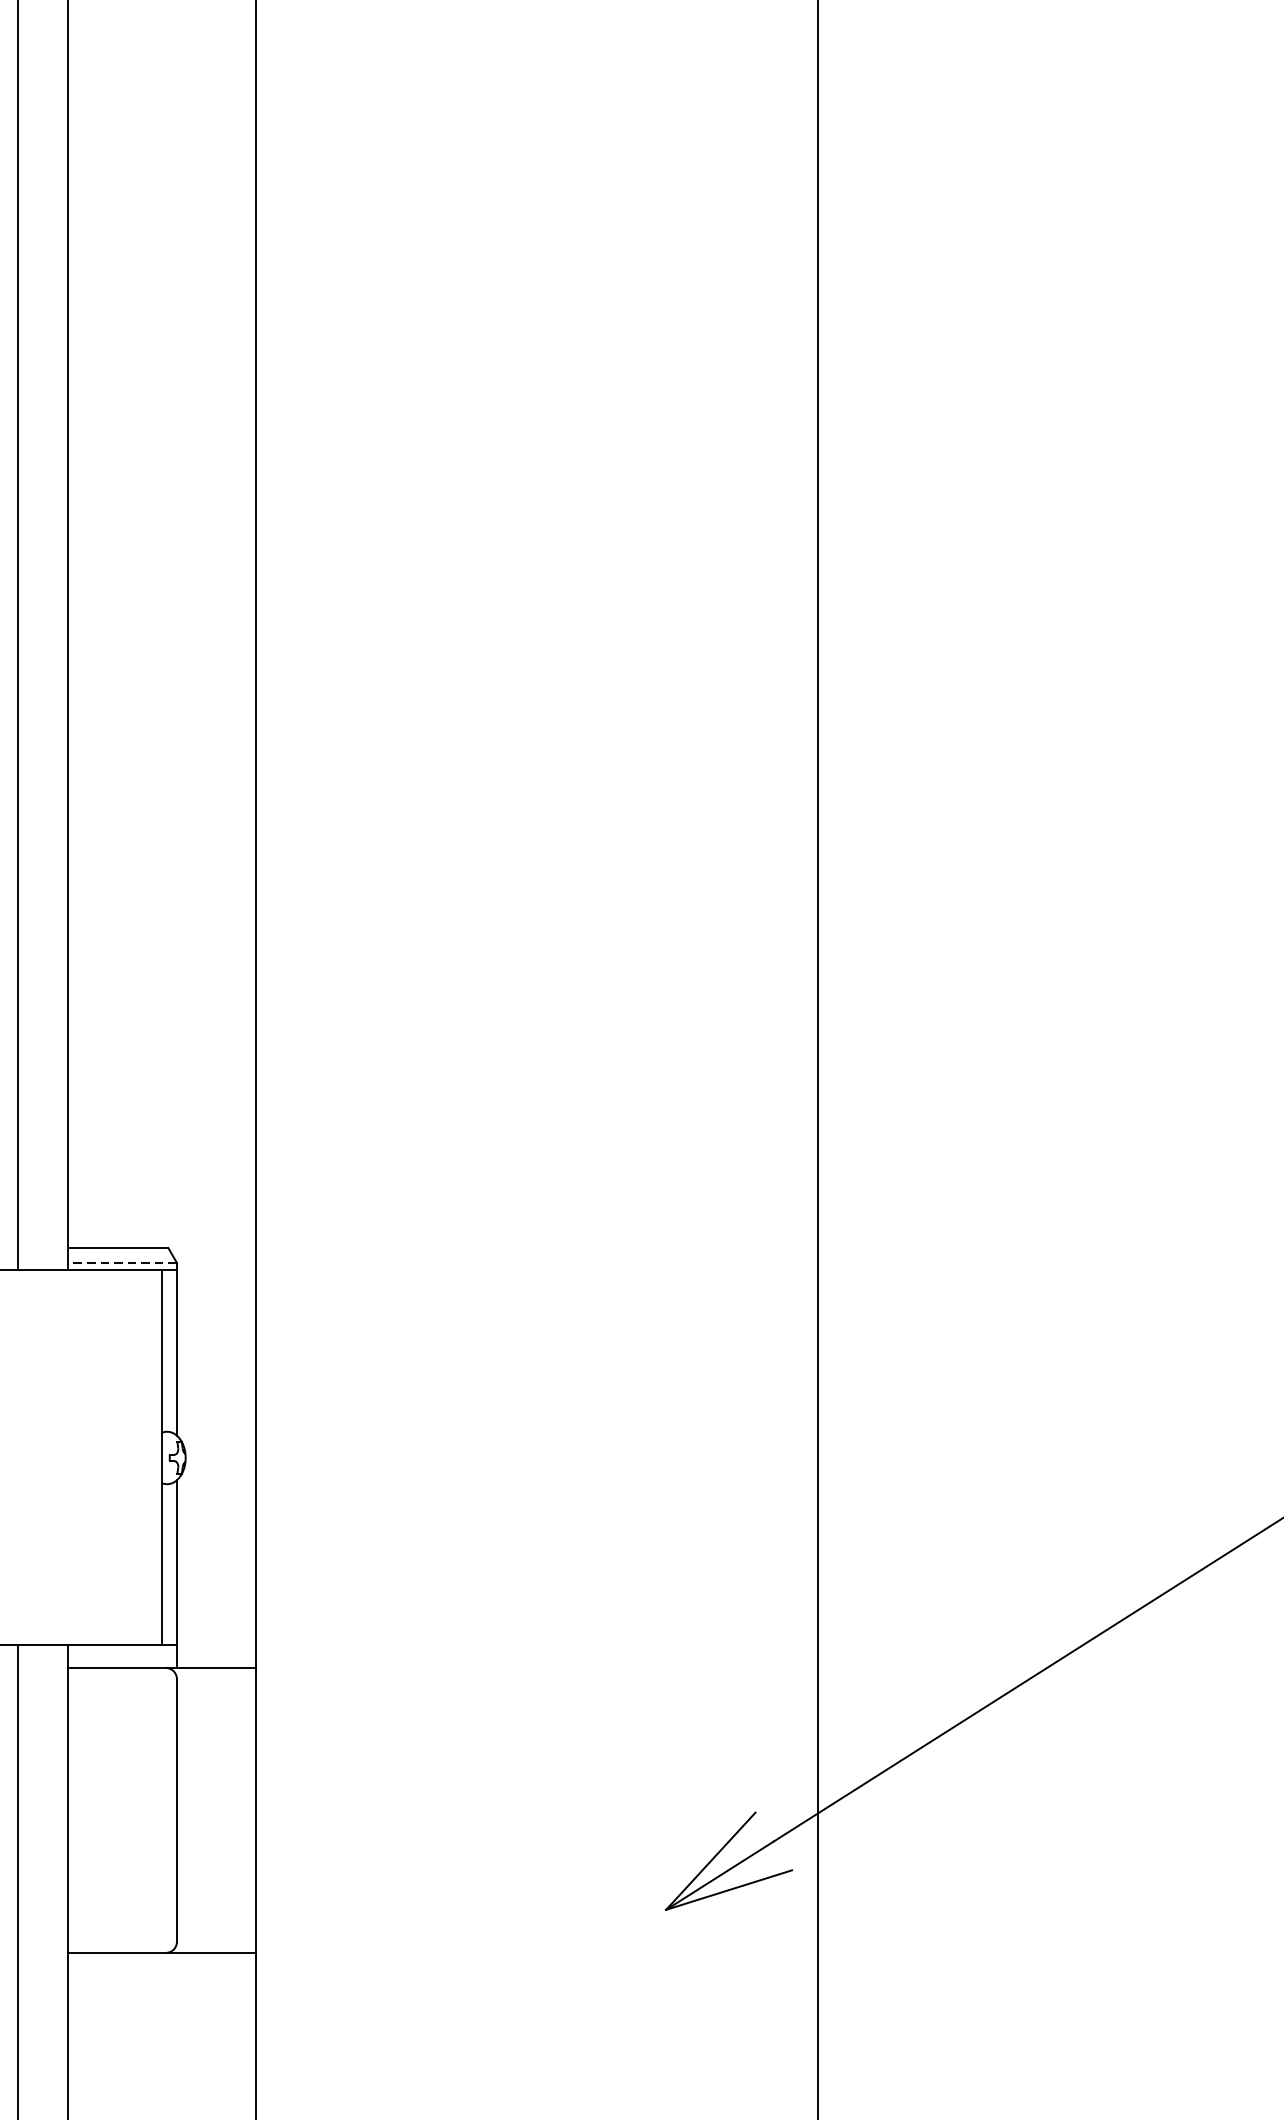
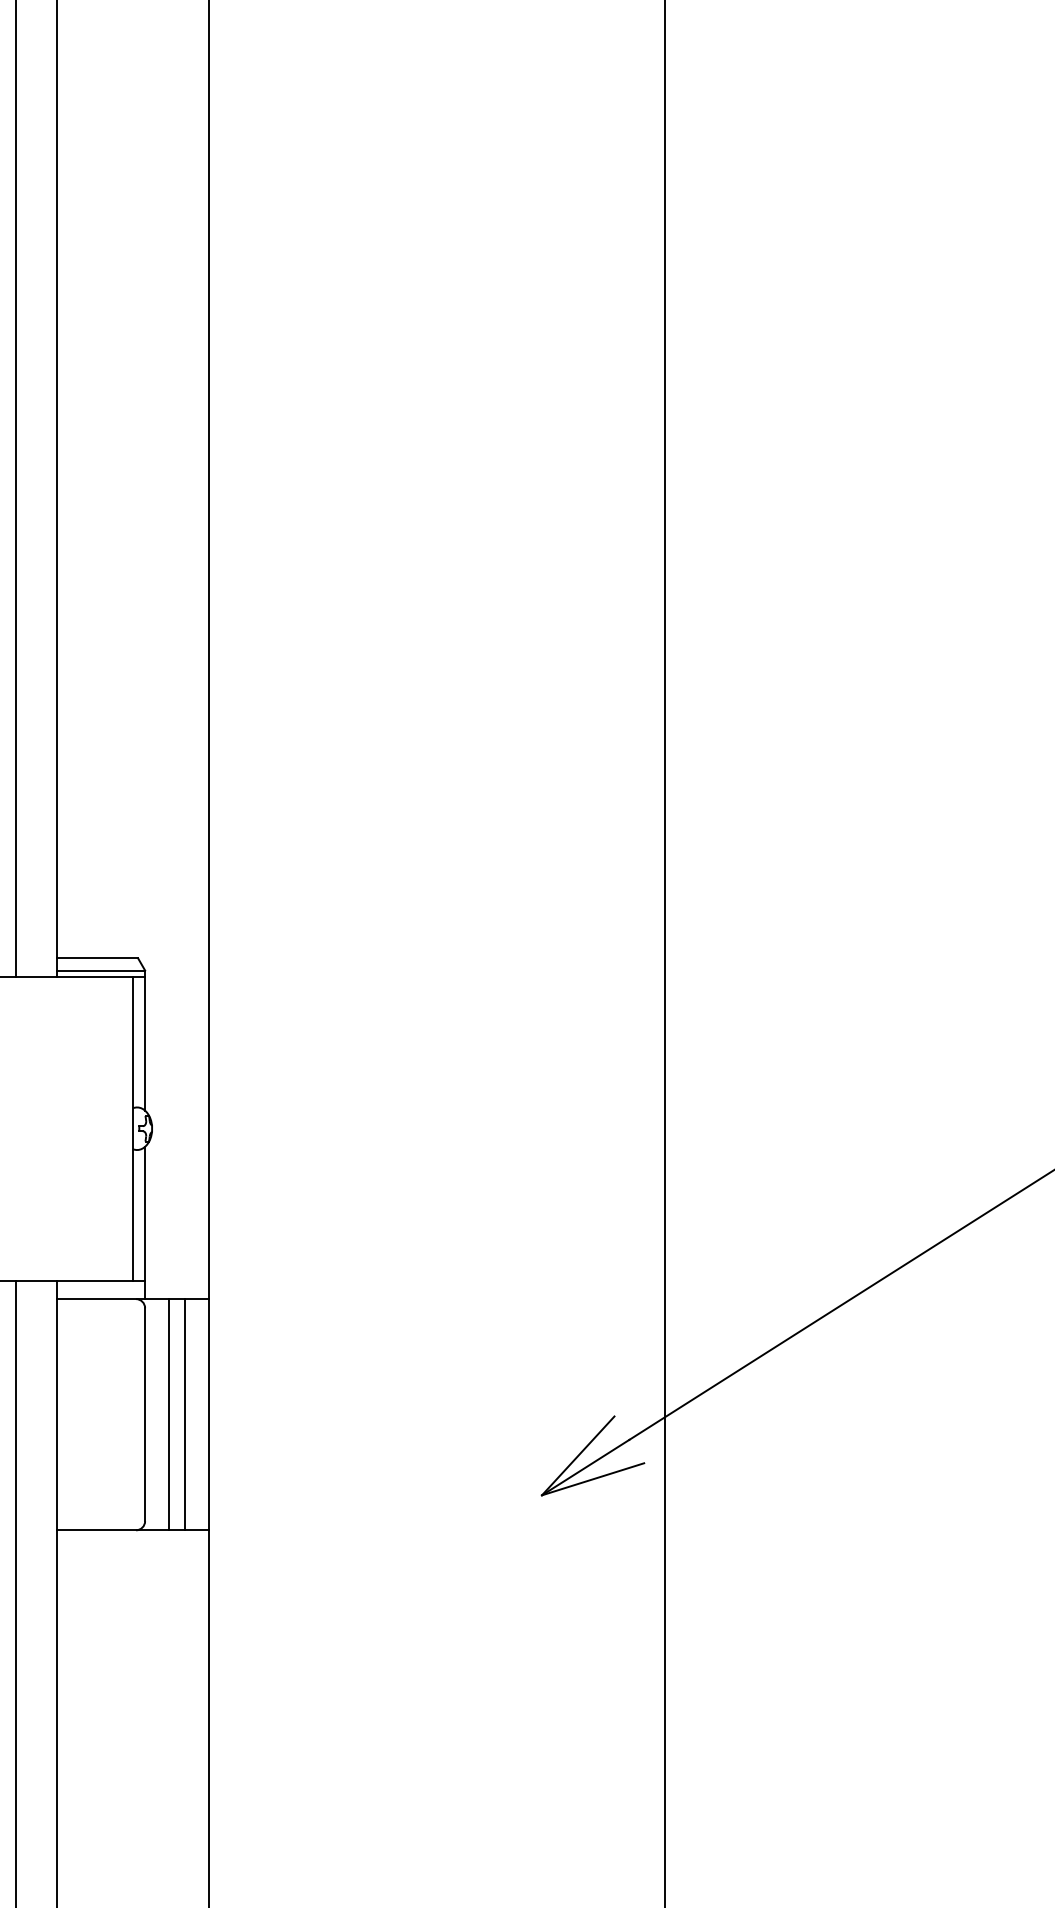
line: (121, 1262) -> (100, 970), dashed -> solid
line: (207, 1810) -> (169, 1414), added
line: (225, 1810) -> (184, 1414), added

